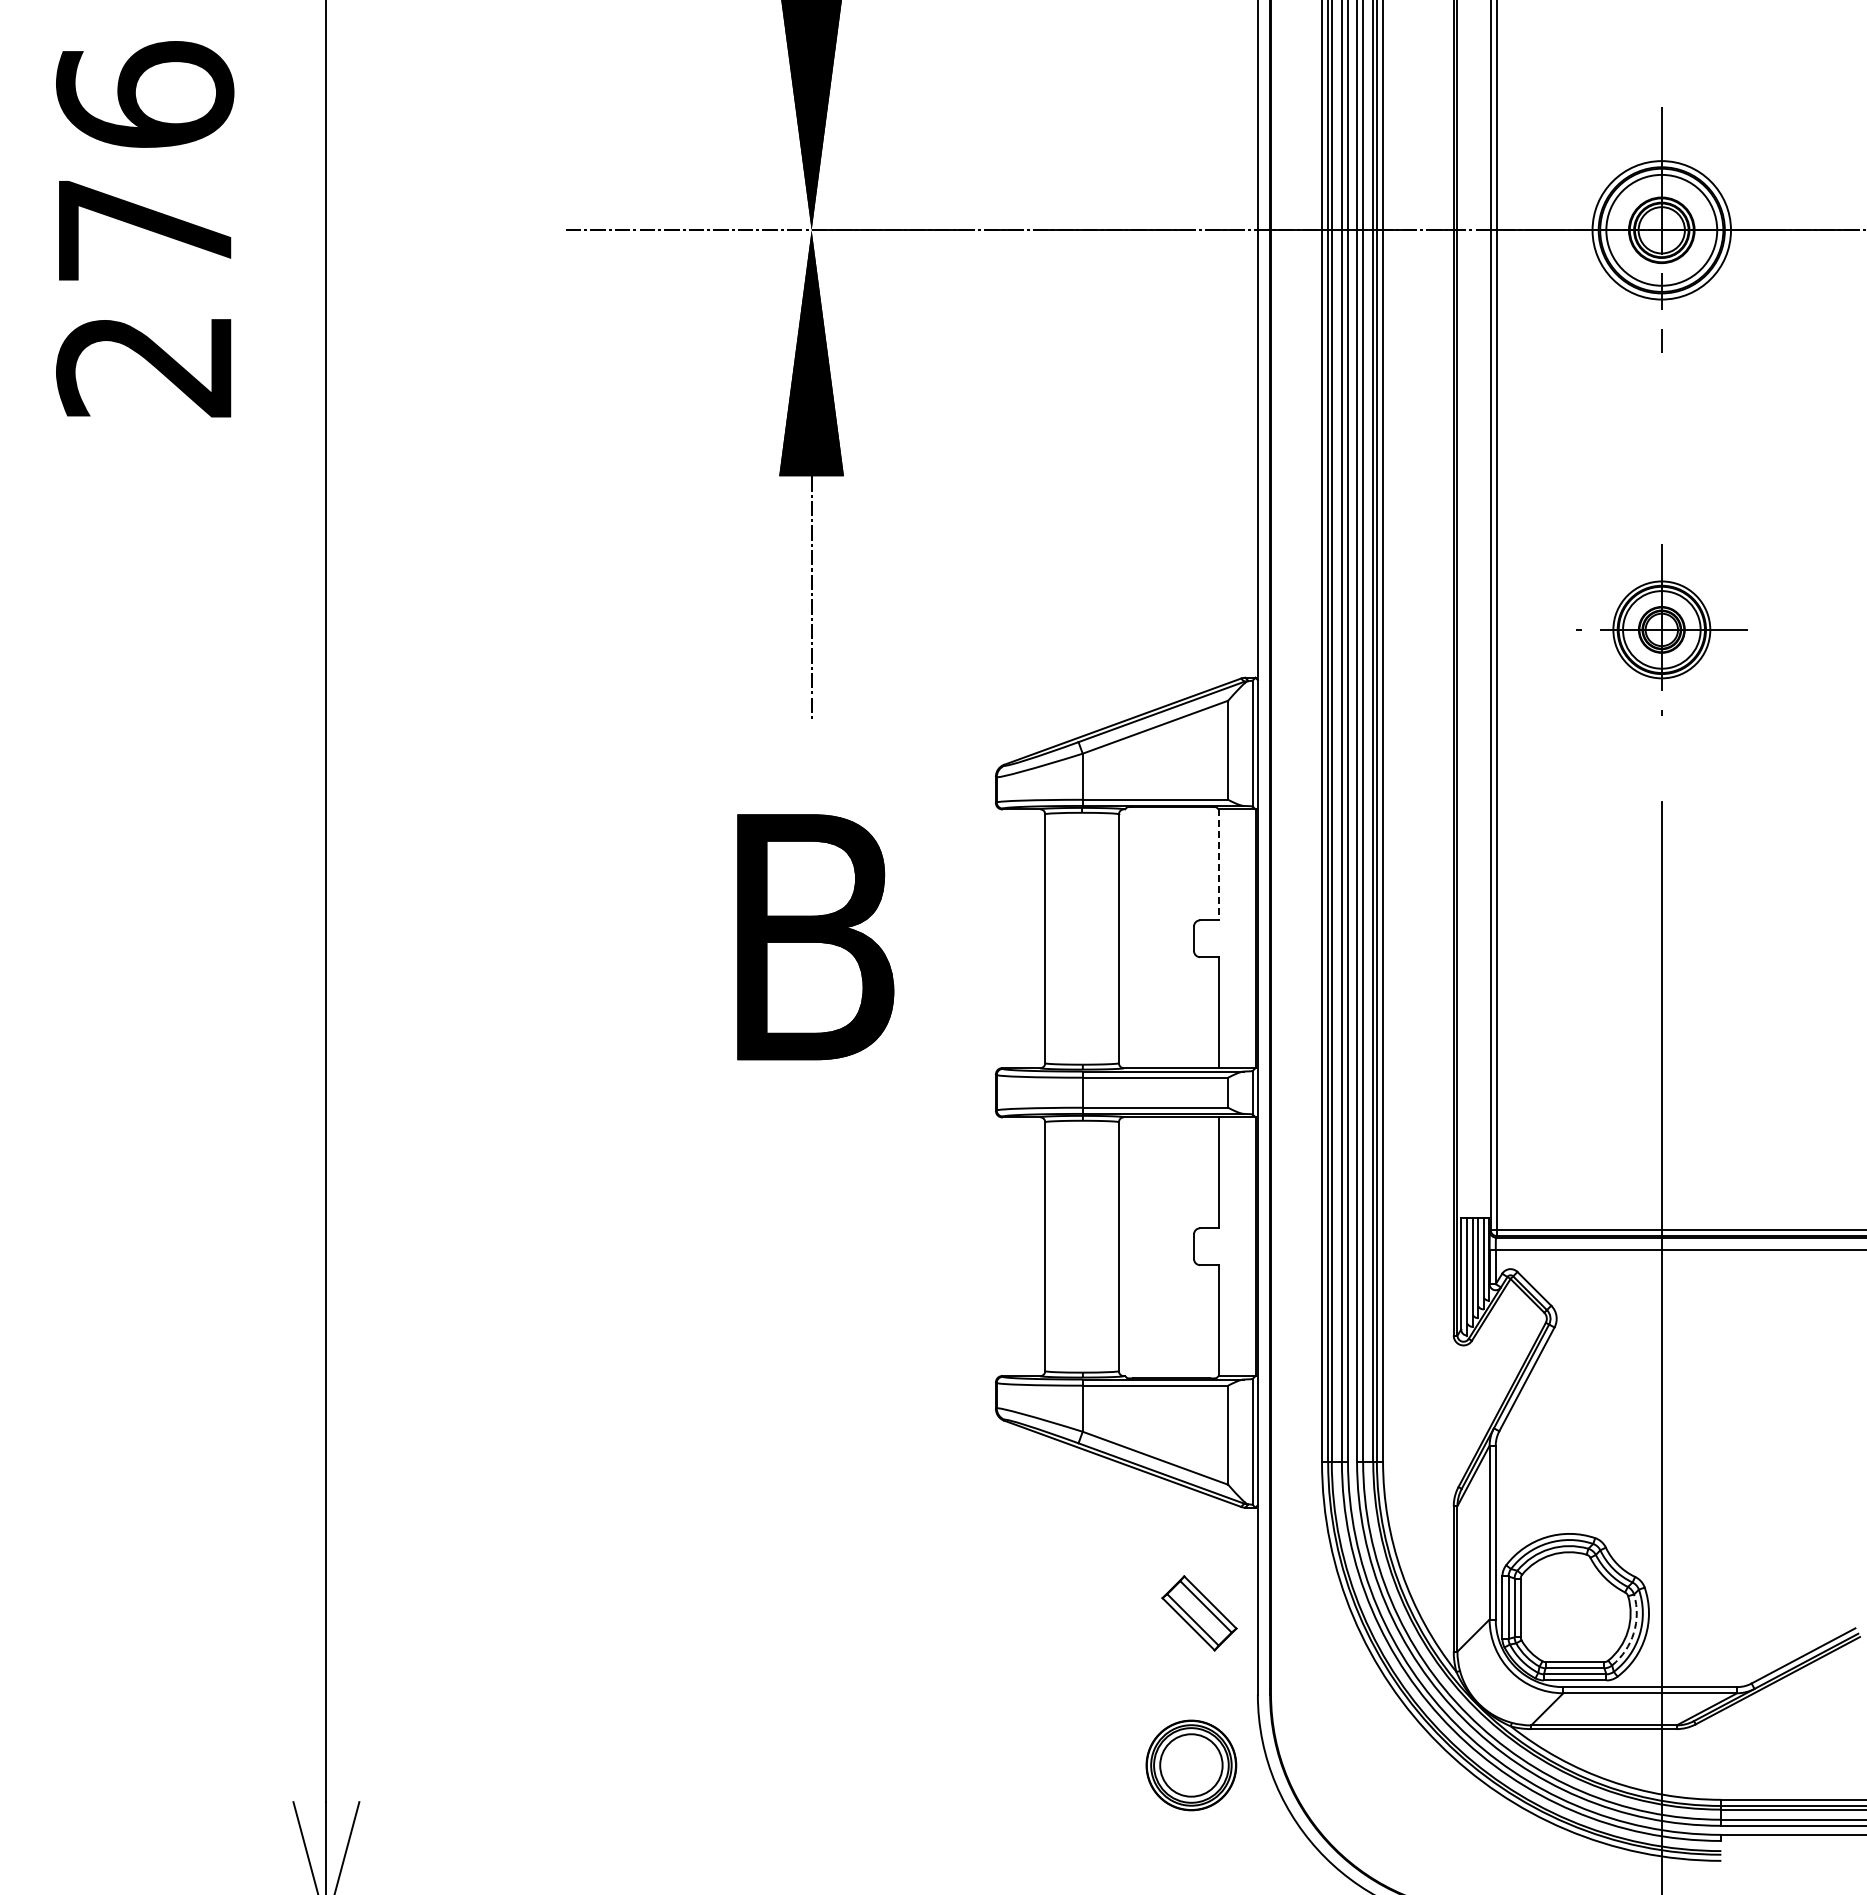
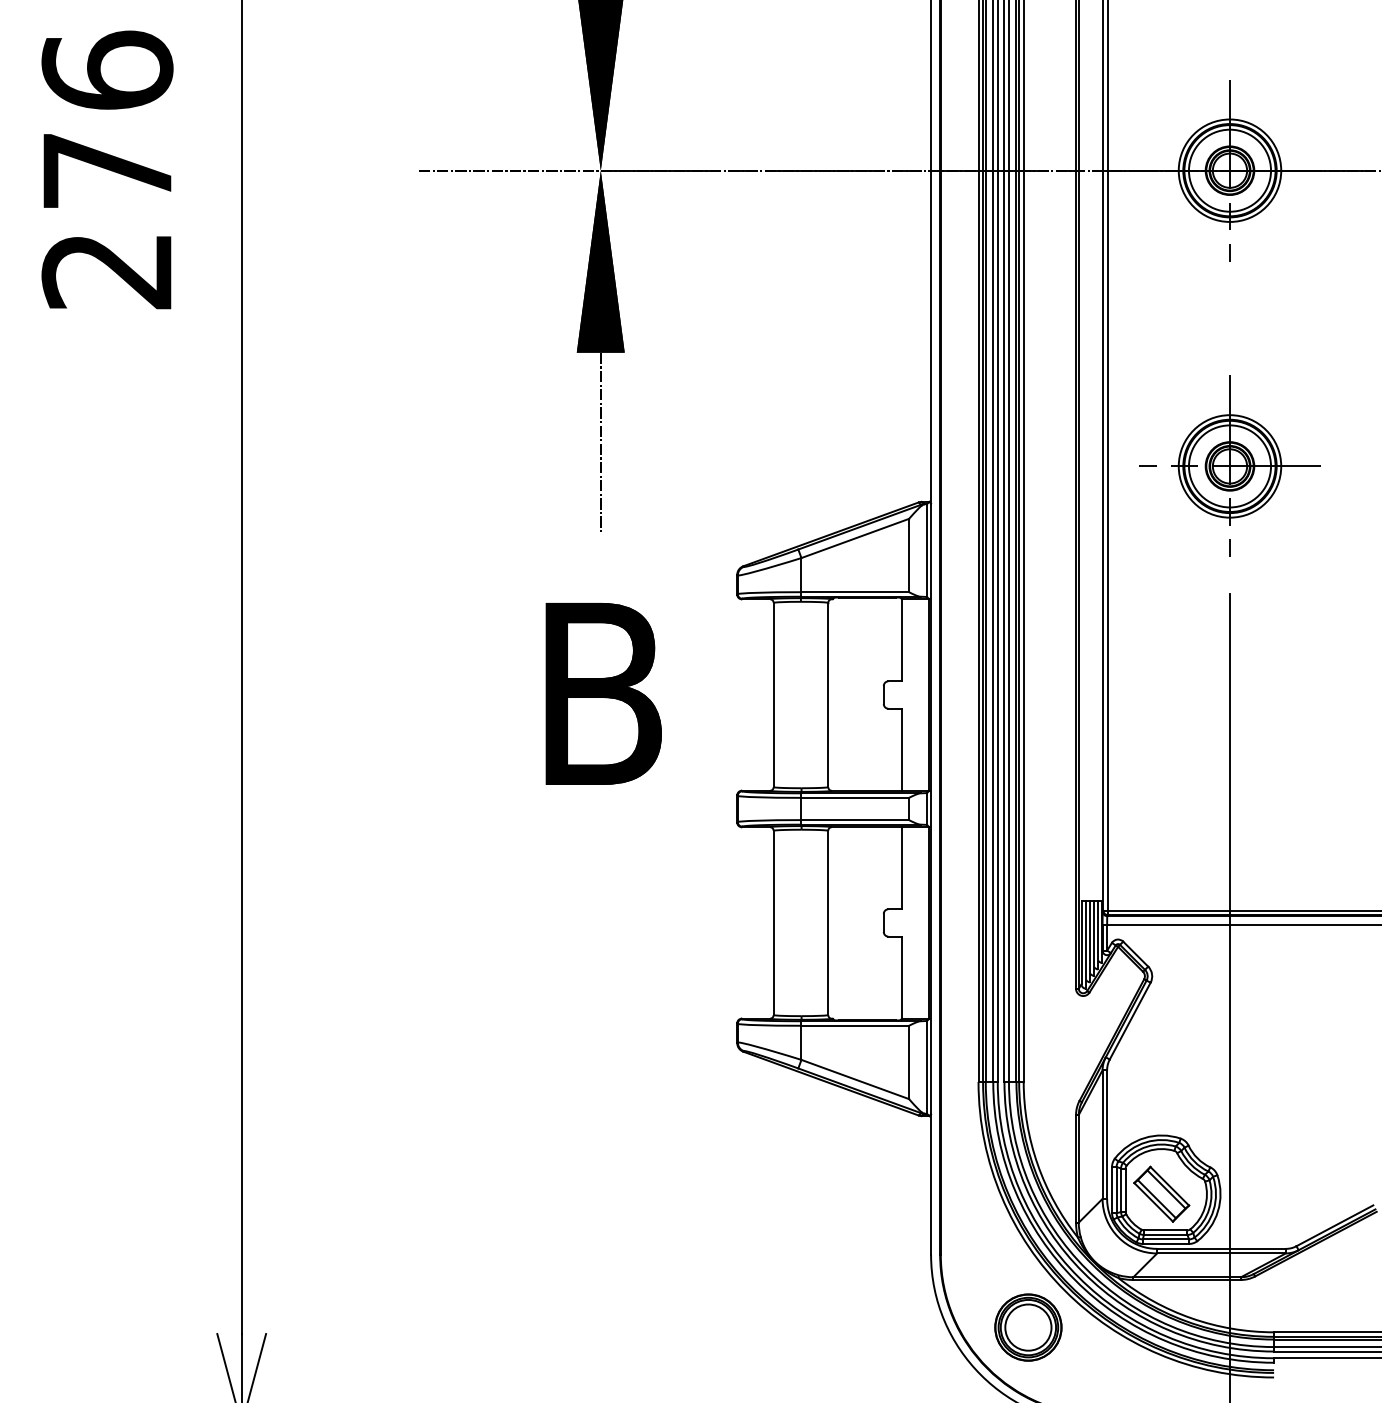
part: (1661, 629) -> (1229, 466), size x1.43
line: (1218, 865) -> (901, 640), dashed -> solid
part: (1199, 1613) -> (1161, 1194), moved
arc: (1633, 1633) -> (1209, 1209), dashed -> solid
part: (1191, 1765) -> (1028, 1327), moved

